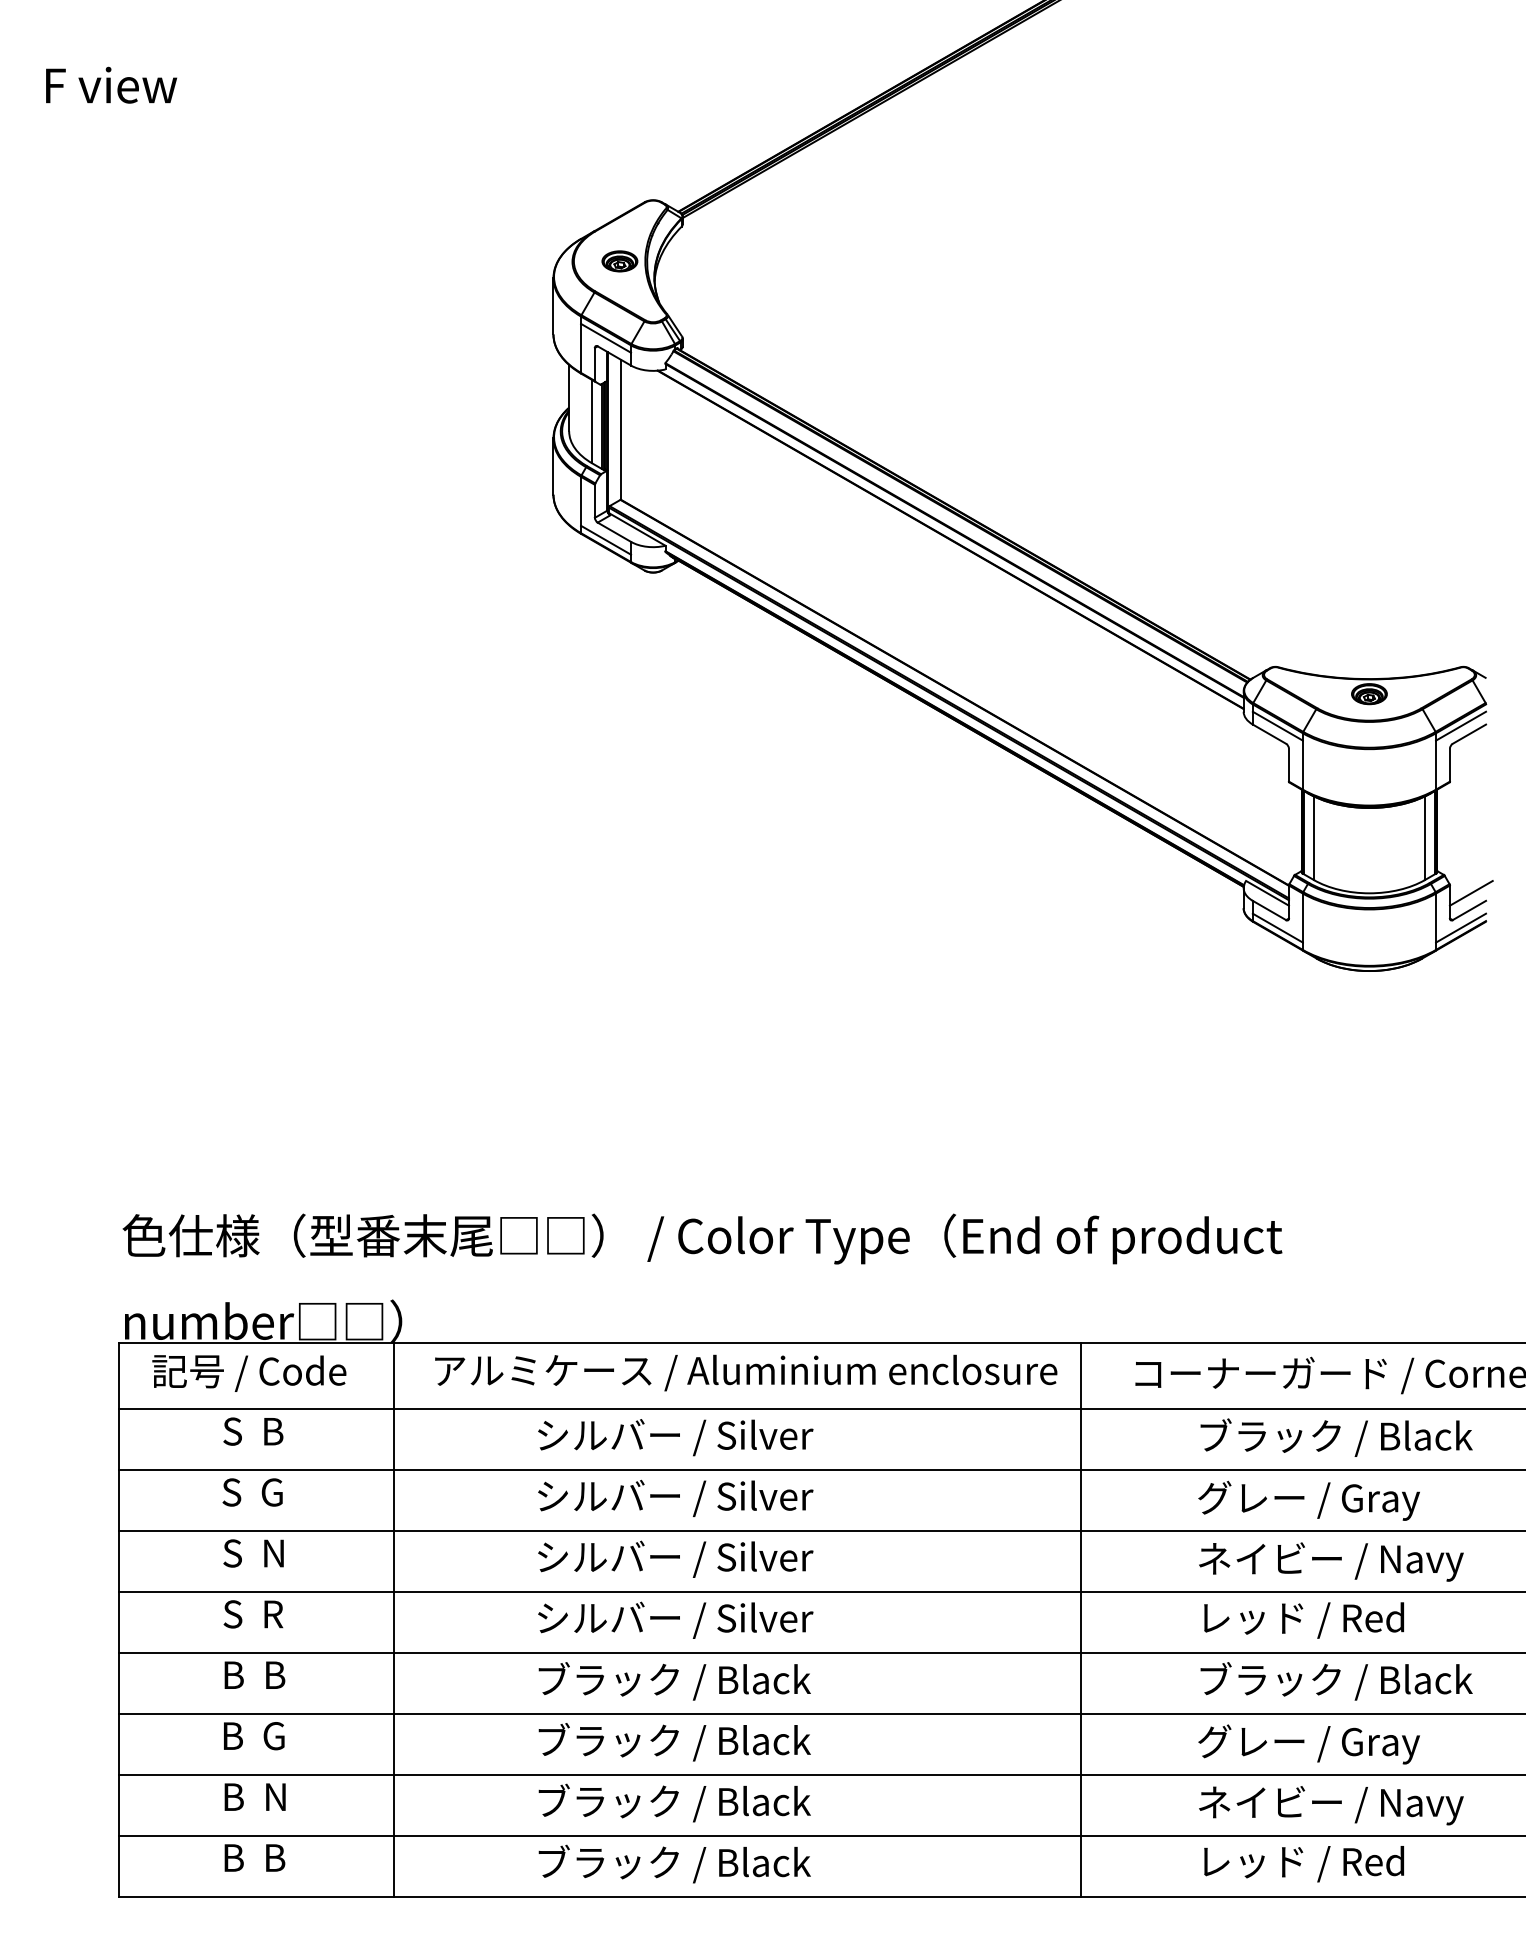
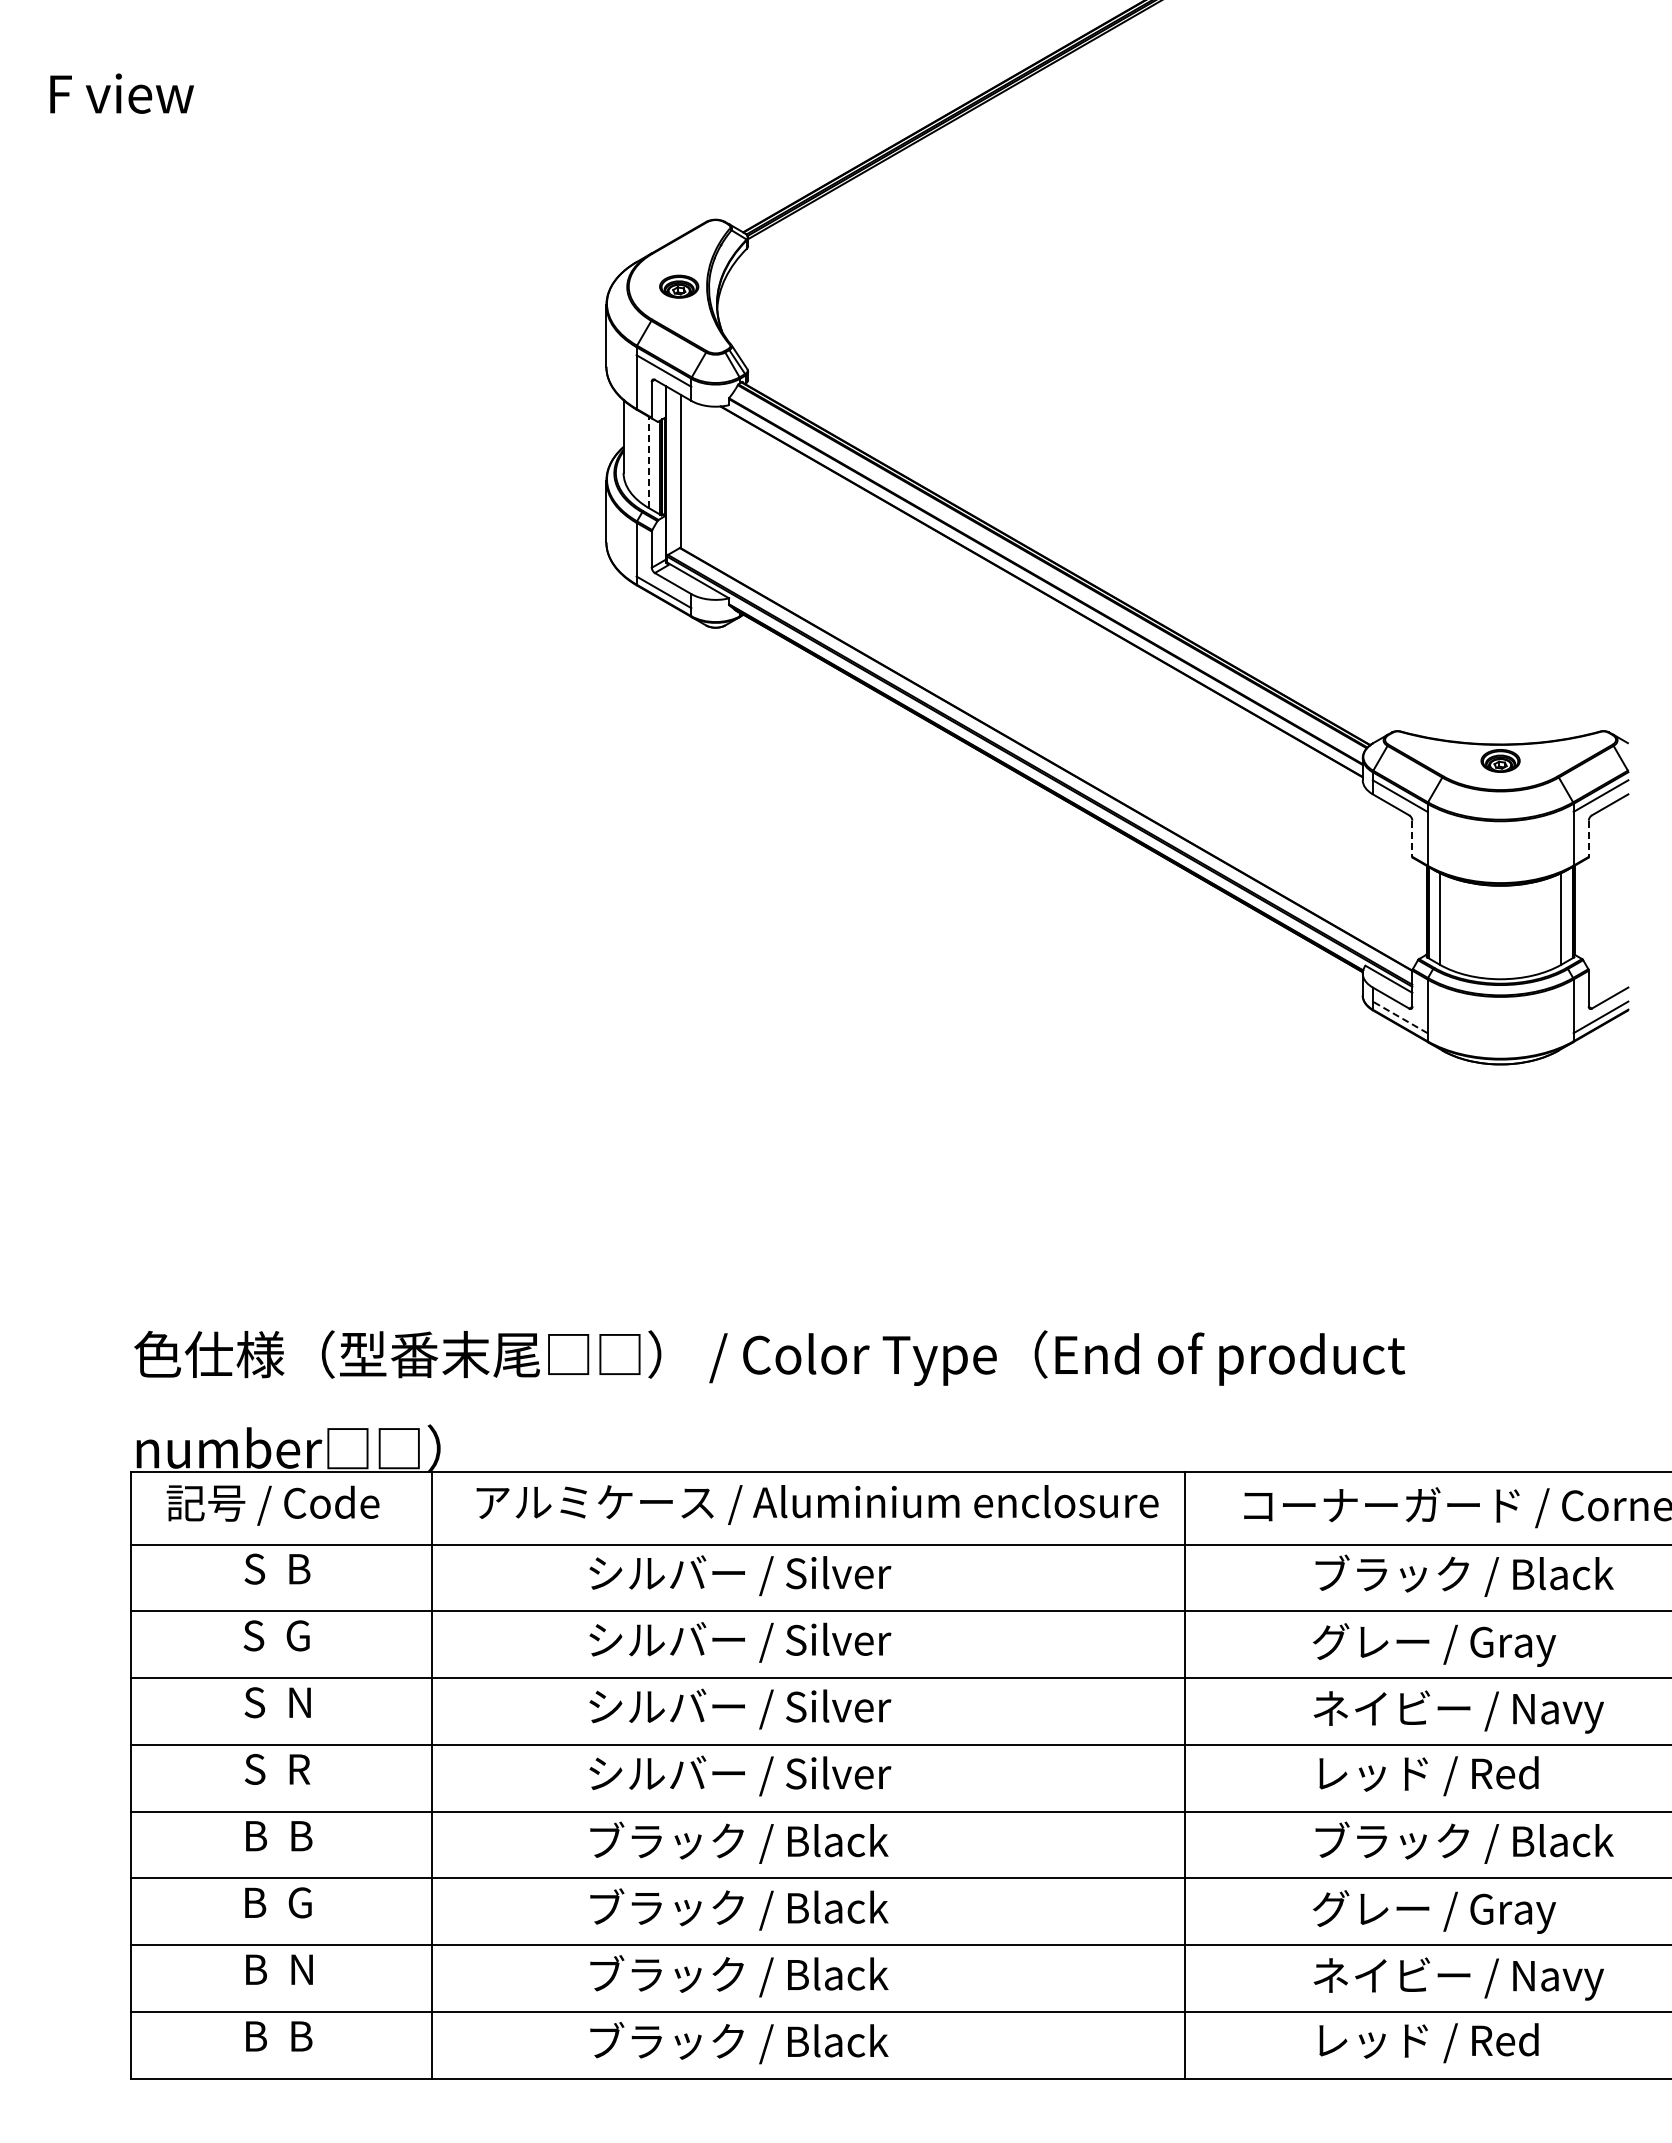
line: (591, 421) -> (648, 462), solid -> dashed
line: (1289, 765) -> (1412, 839), solid -> dashed
line: (1449, 765) -> (1588, 839), solid -> dashed
line: (1470, 892) -> (1611, 978), removed
line: (1278, 928) -> (1400, 1017), solid -> dashed

